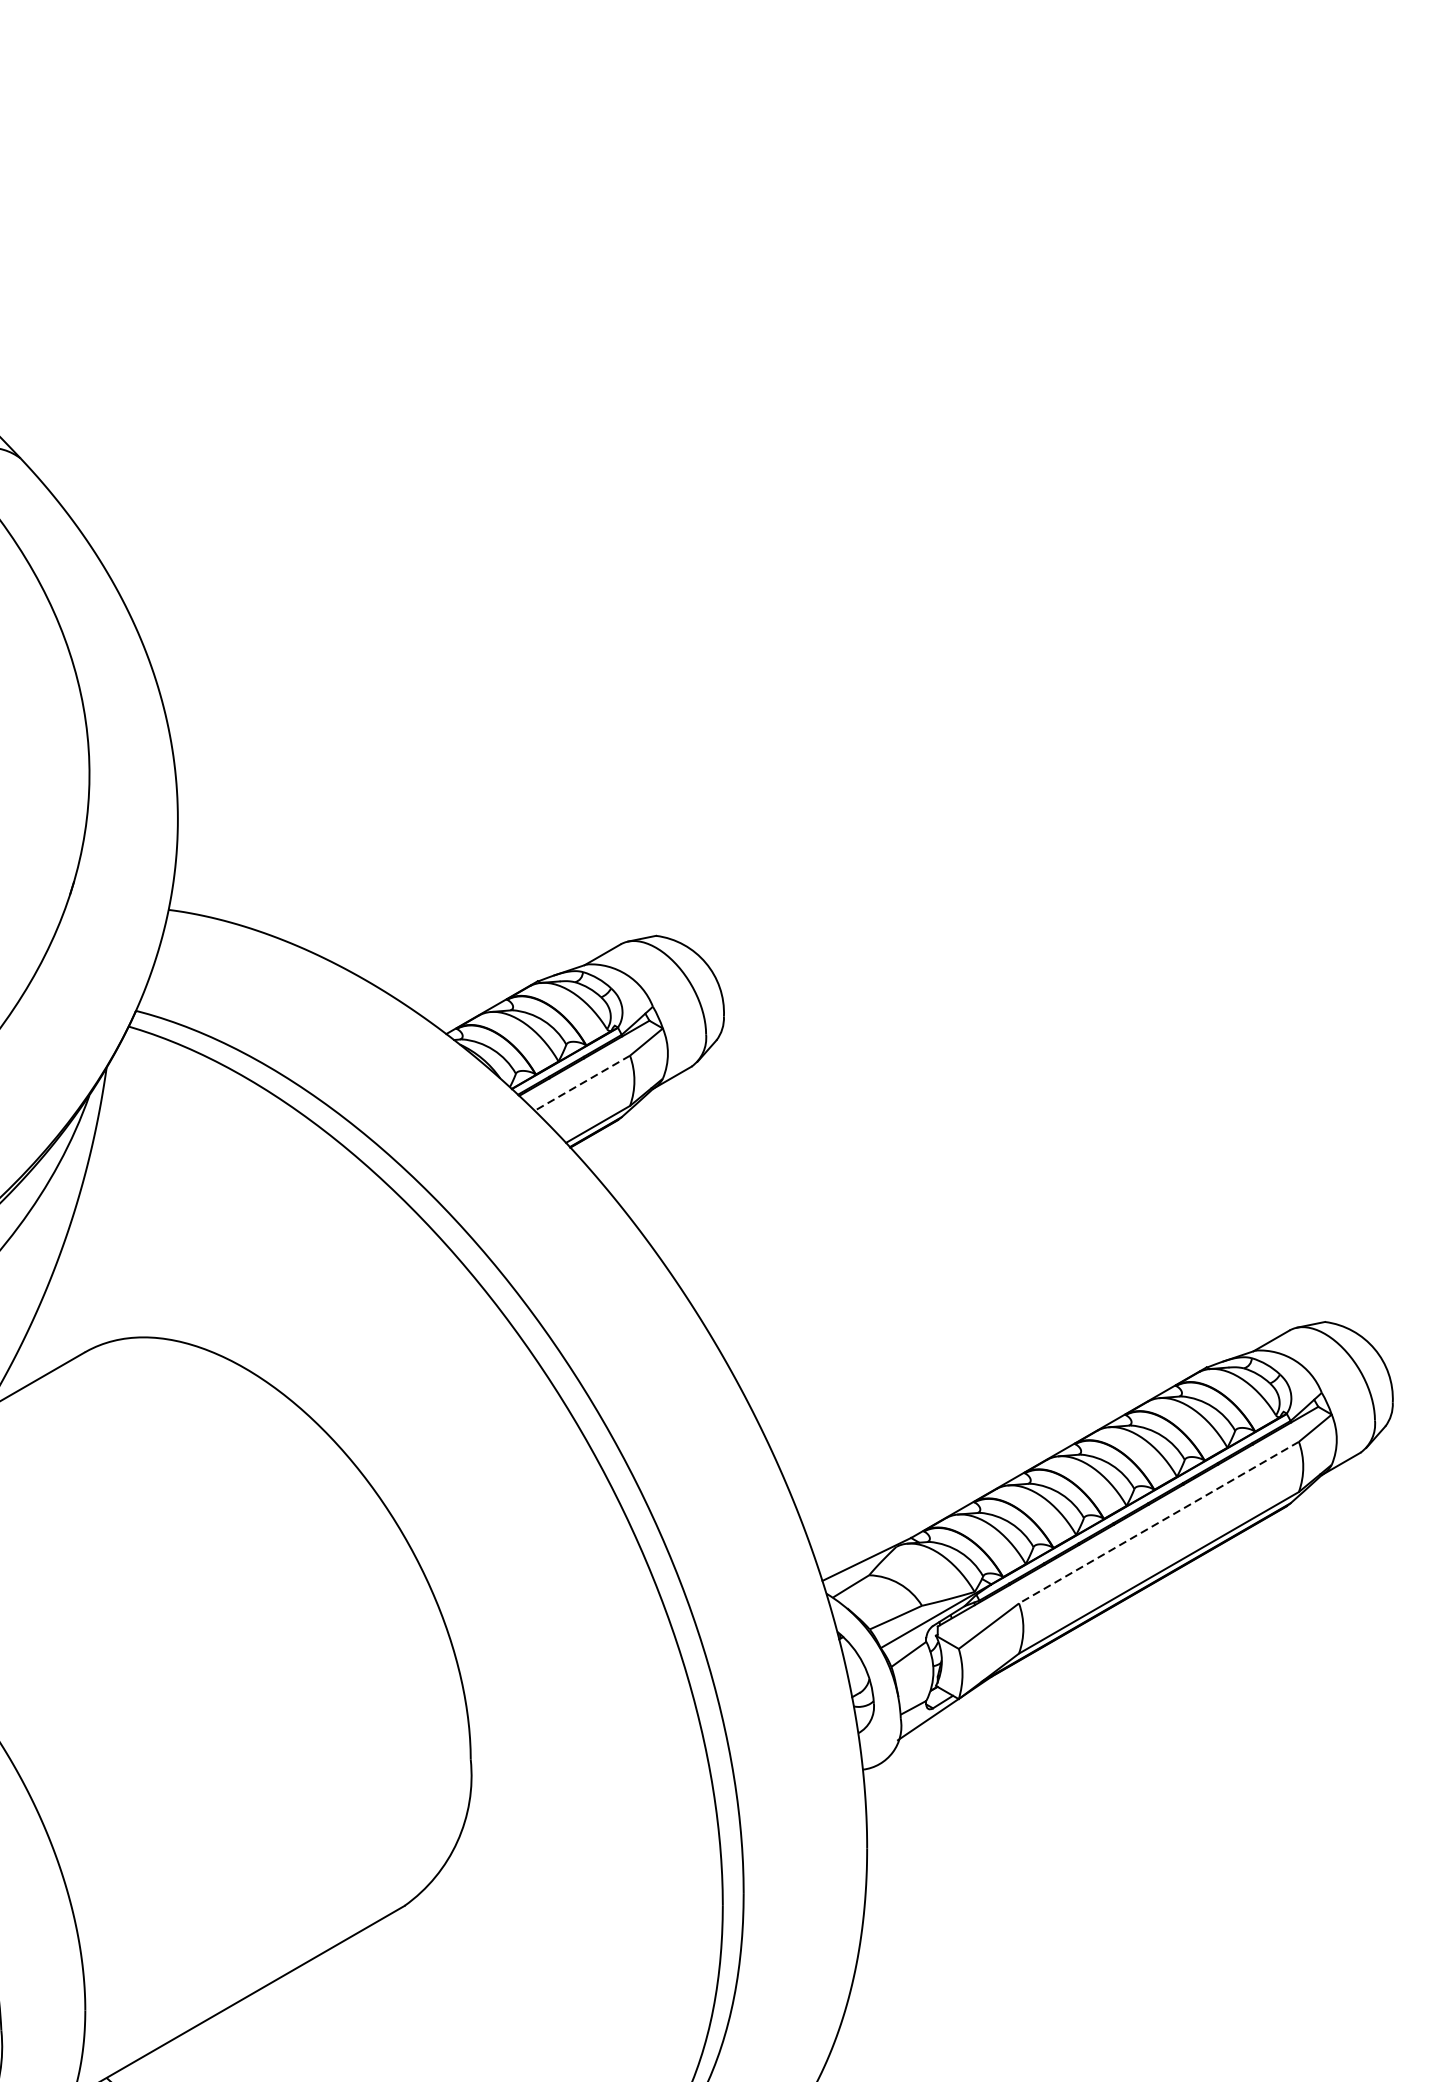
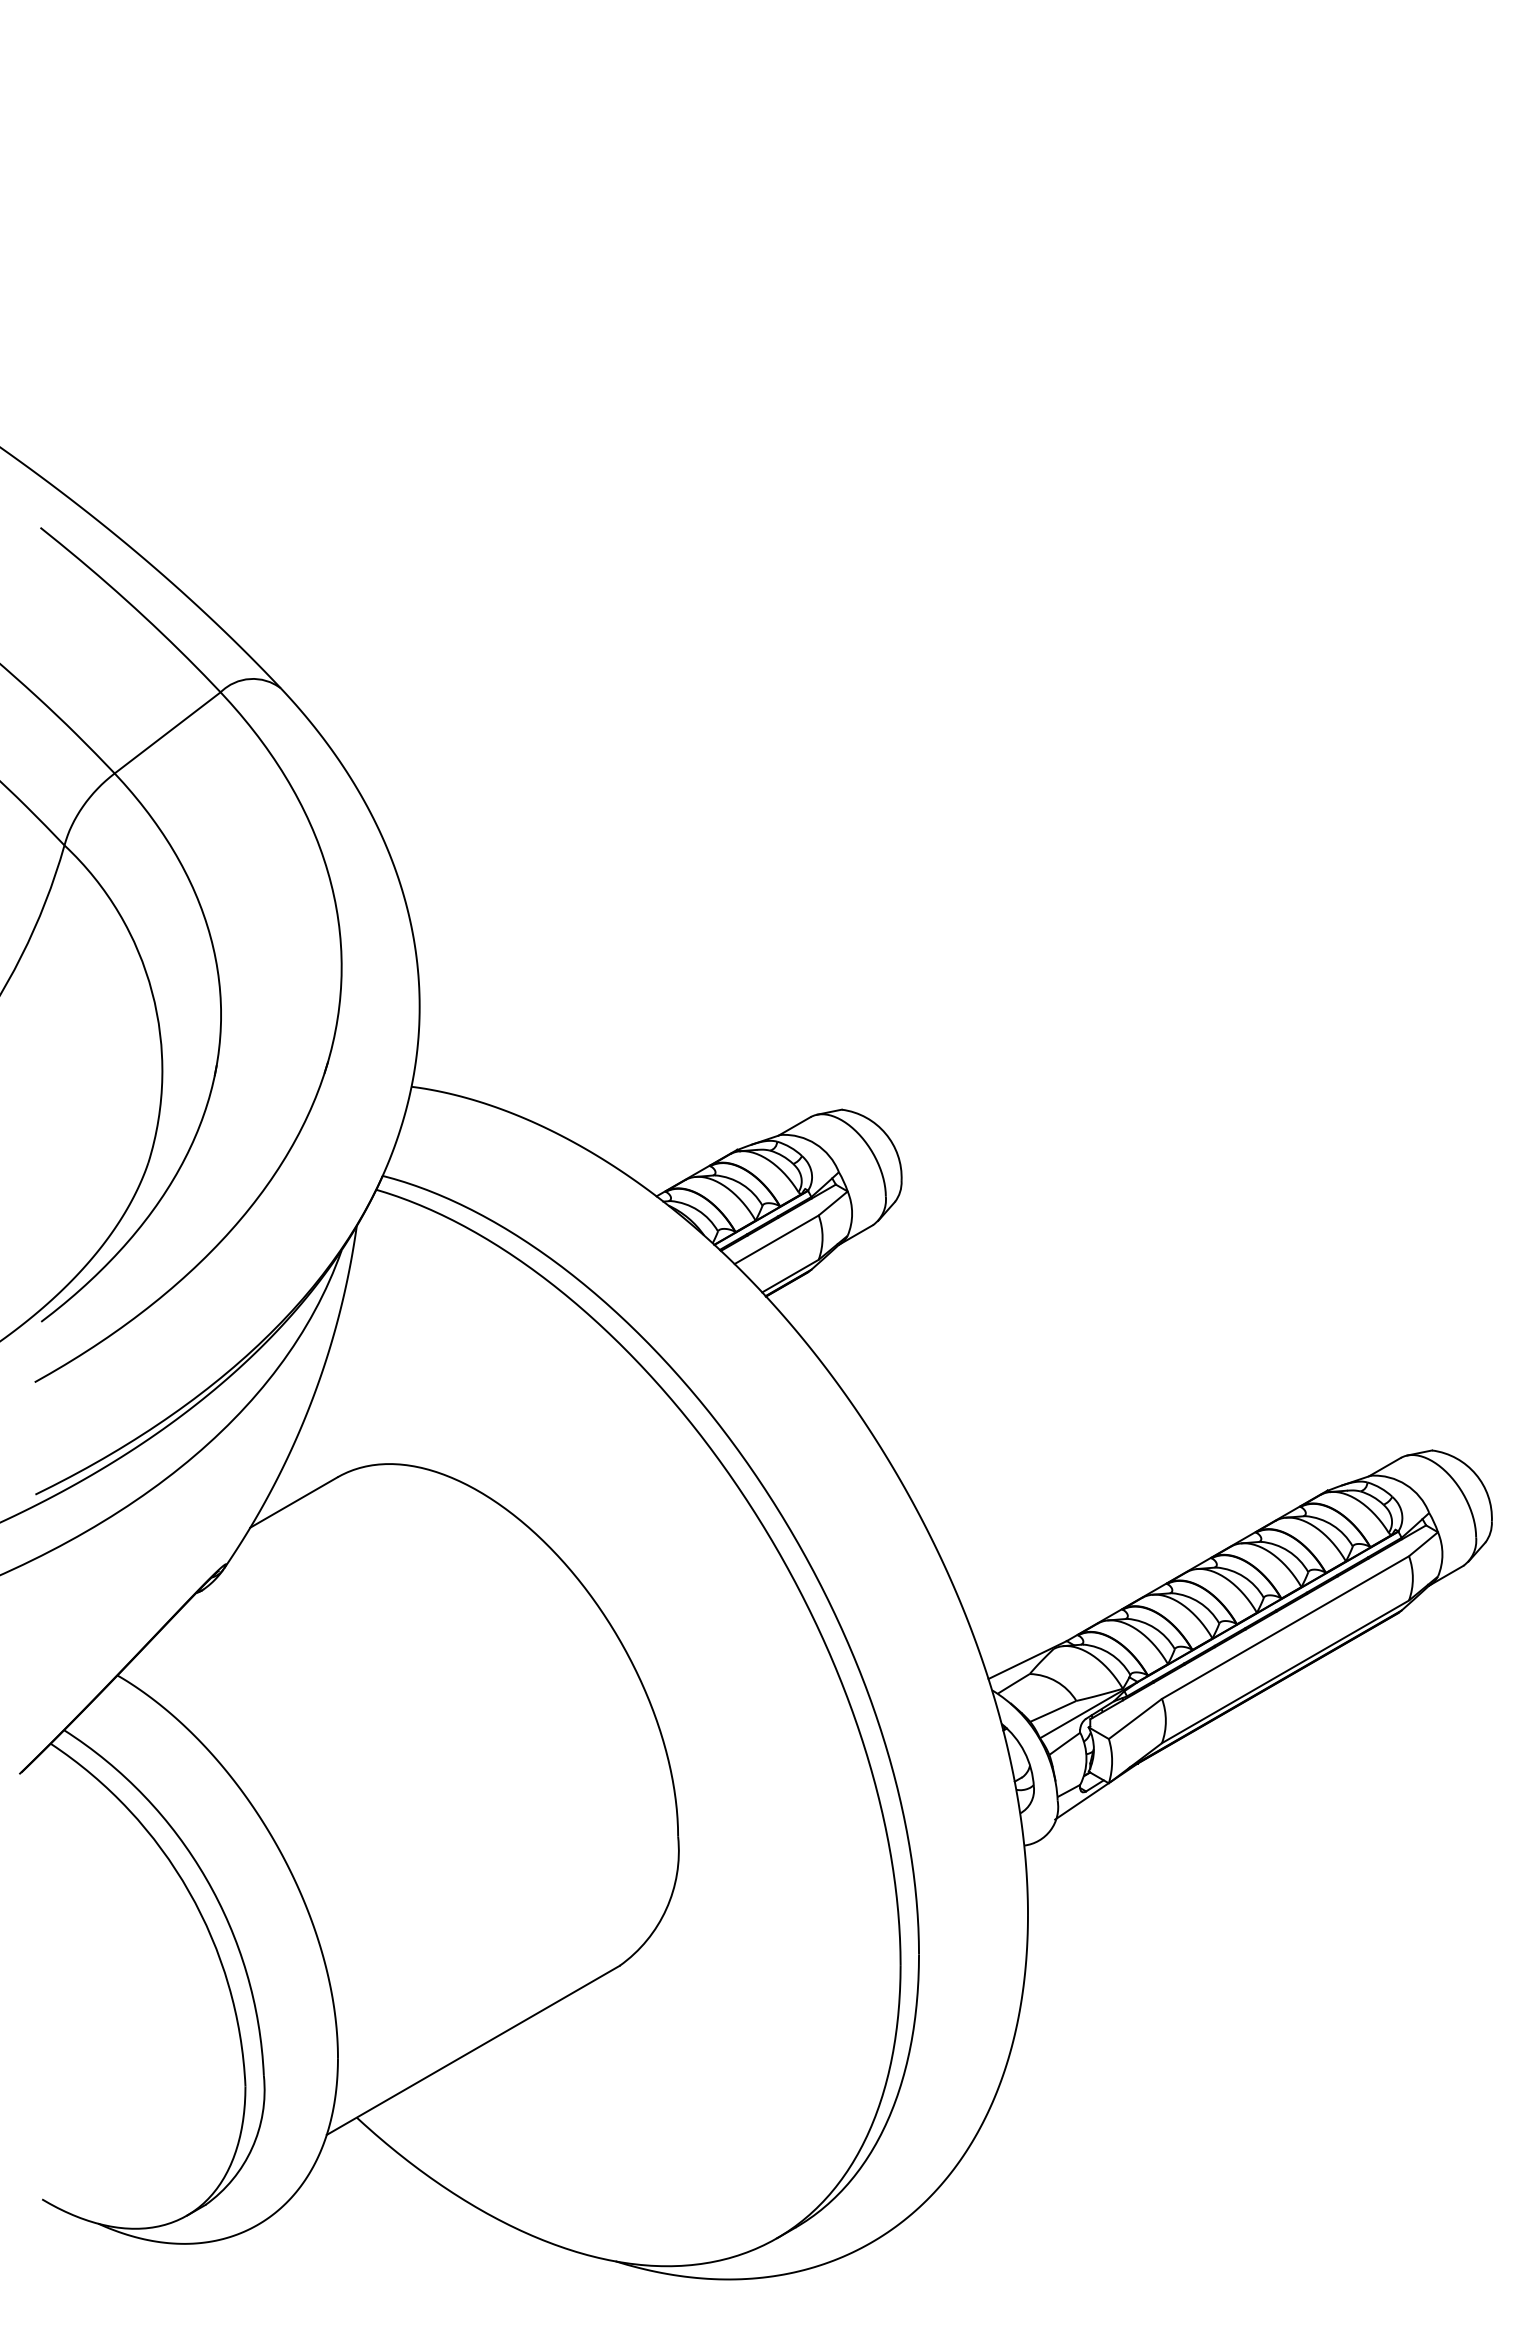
line: (582, 1082) -> (776, 1239), dashed -> solid
line: (1158, 1522) -> (1285, 1627), dashed -> solid

